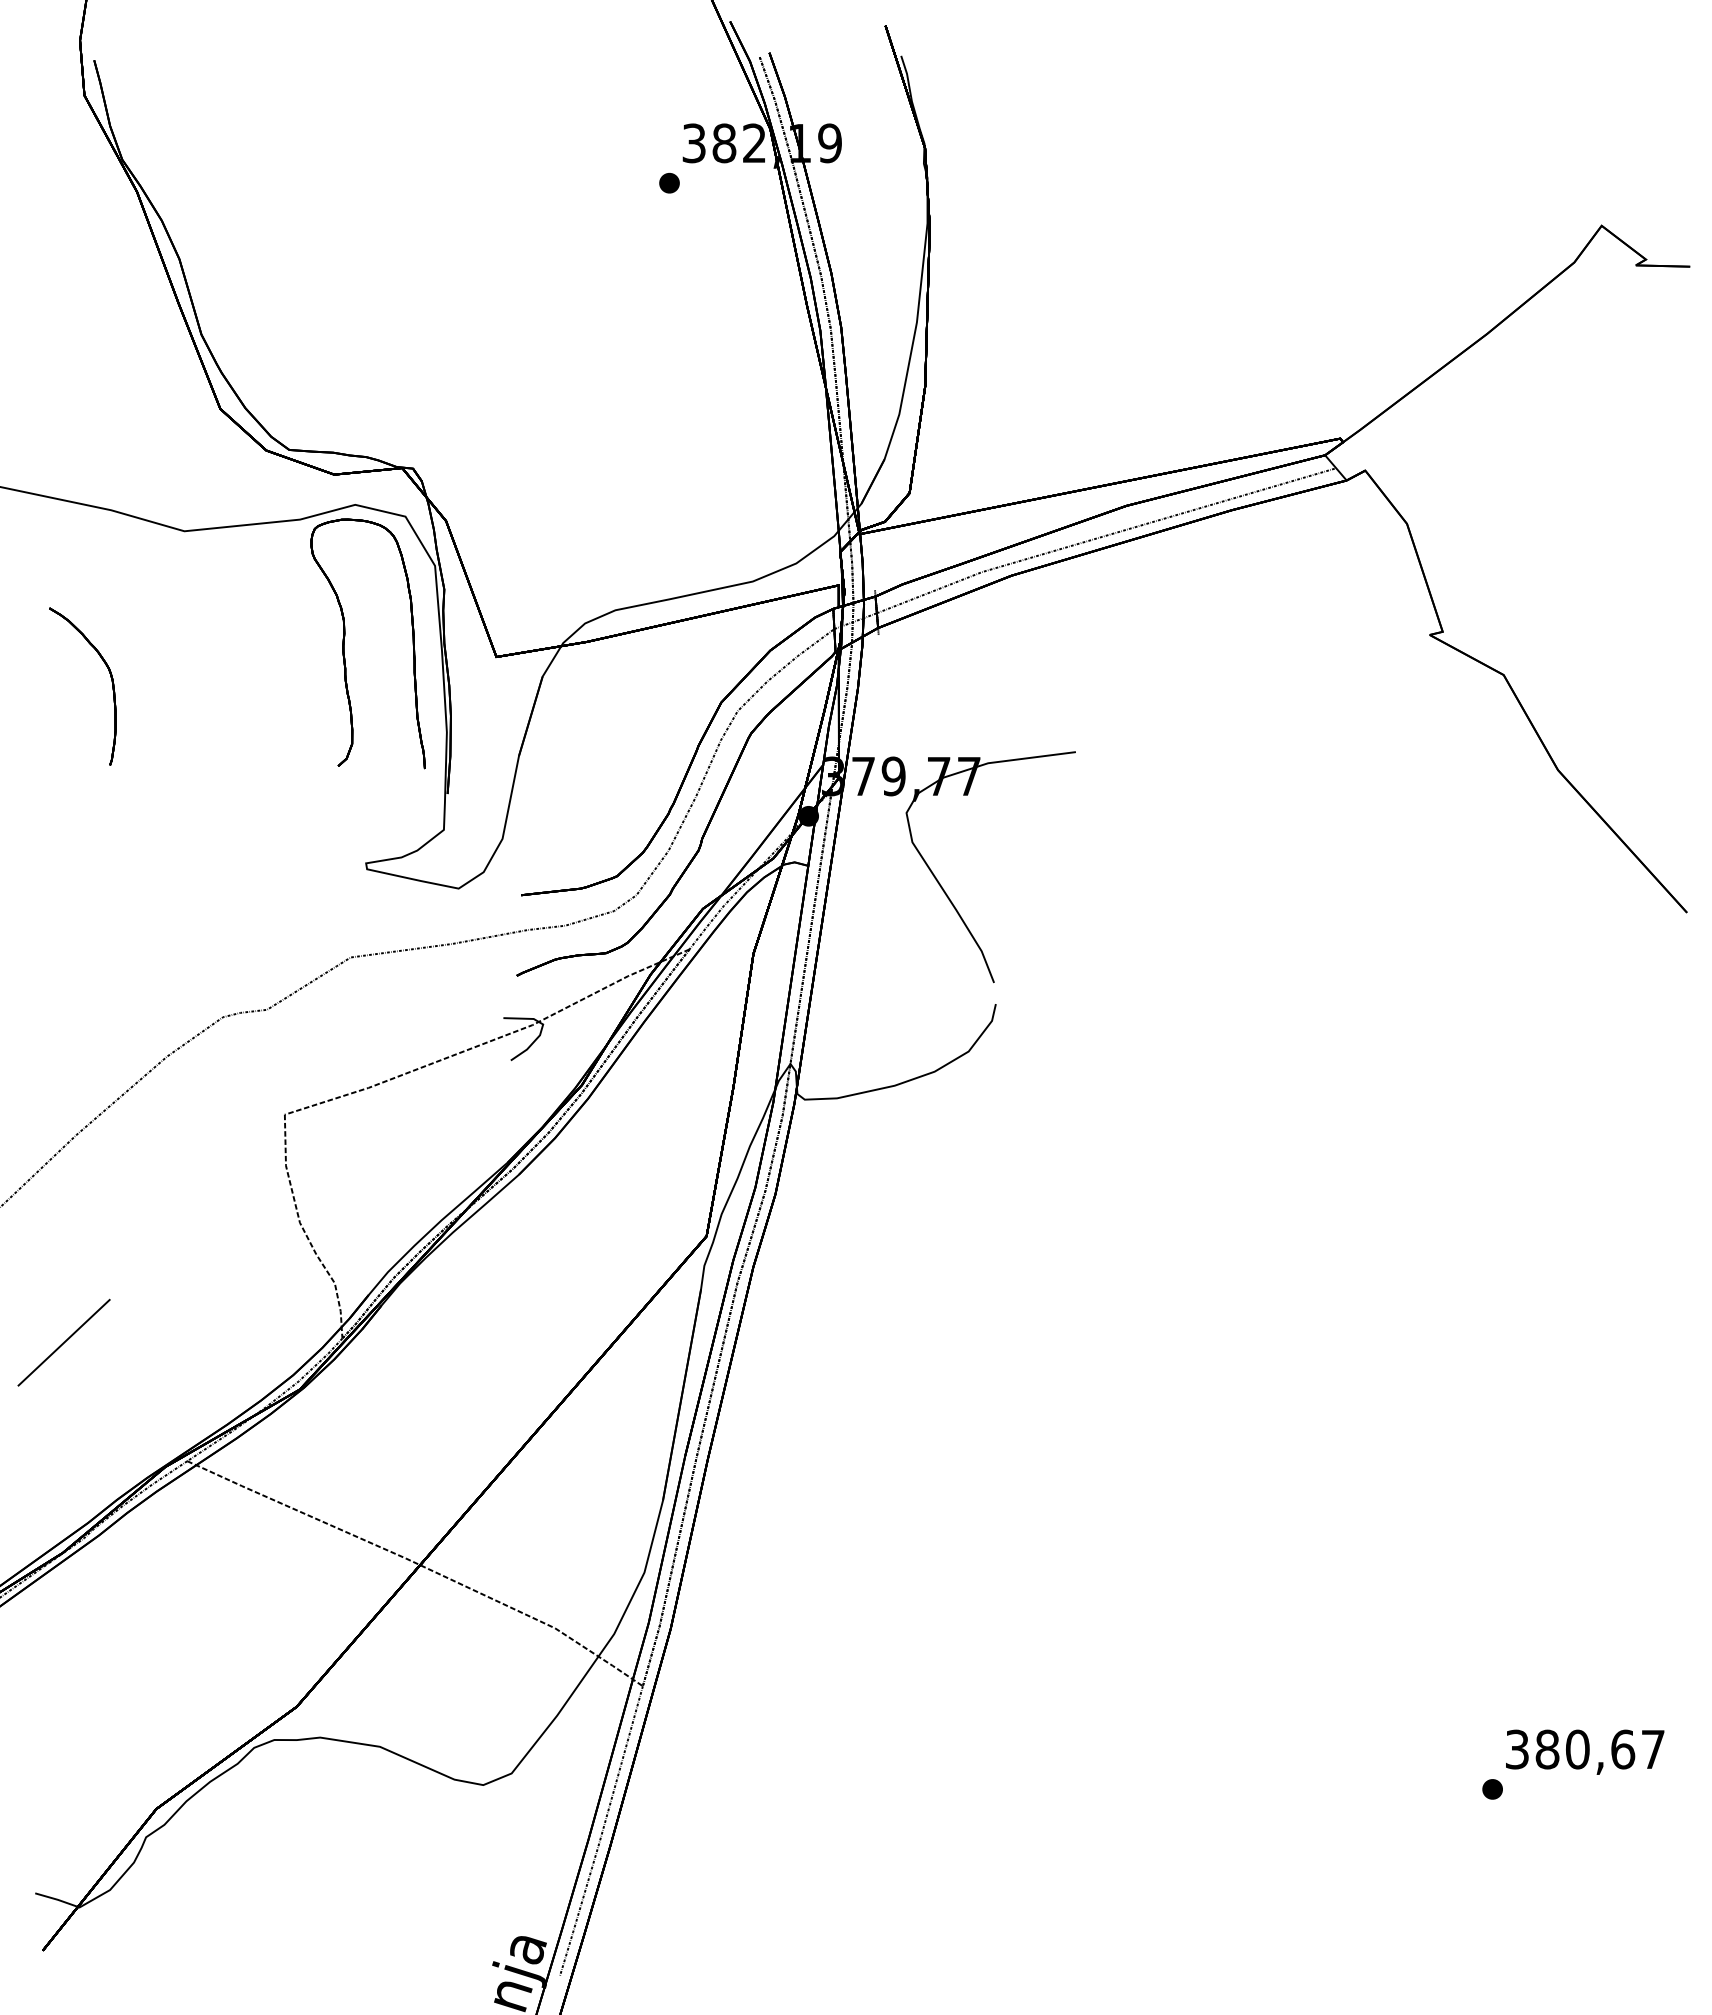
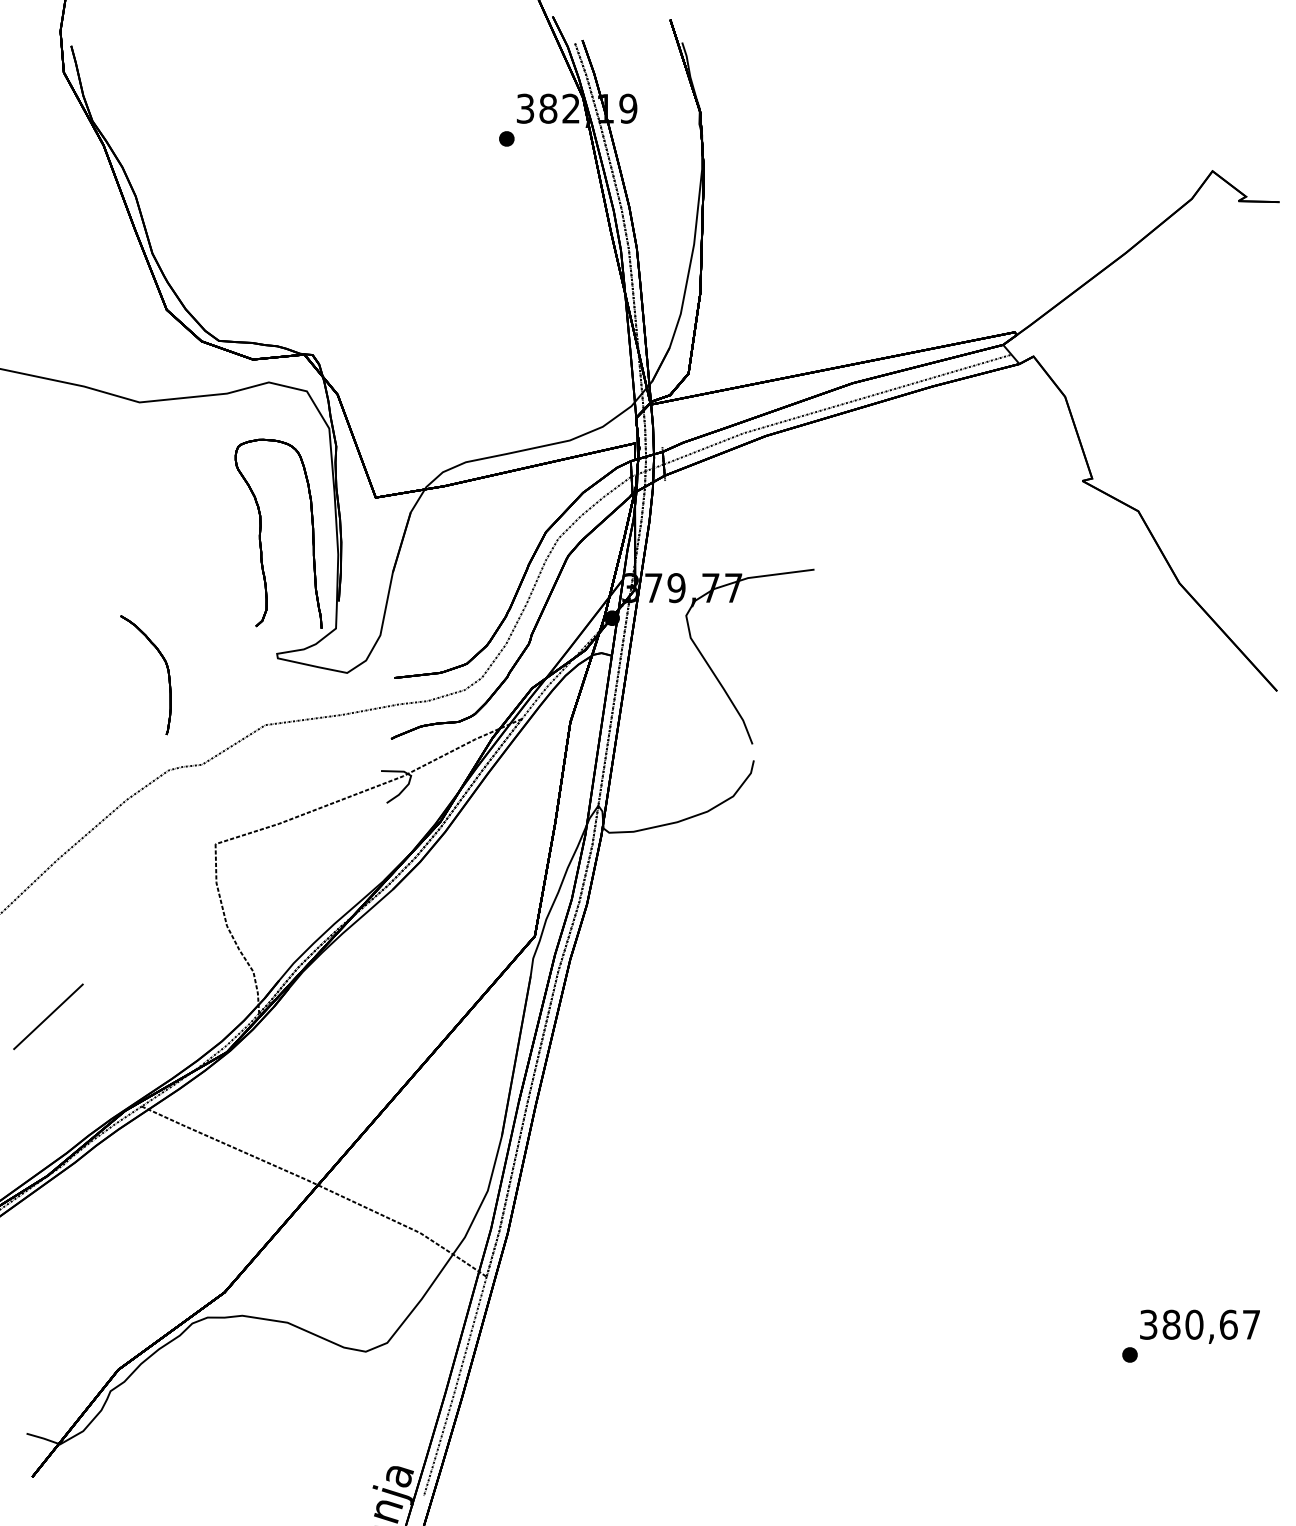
part: (344, 643) -> (260, 533), moved
part: (111, 682) -> (167, 672), moved

